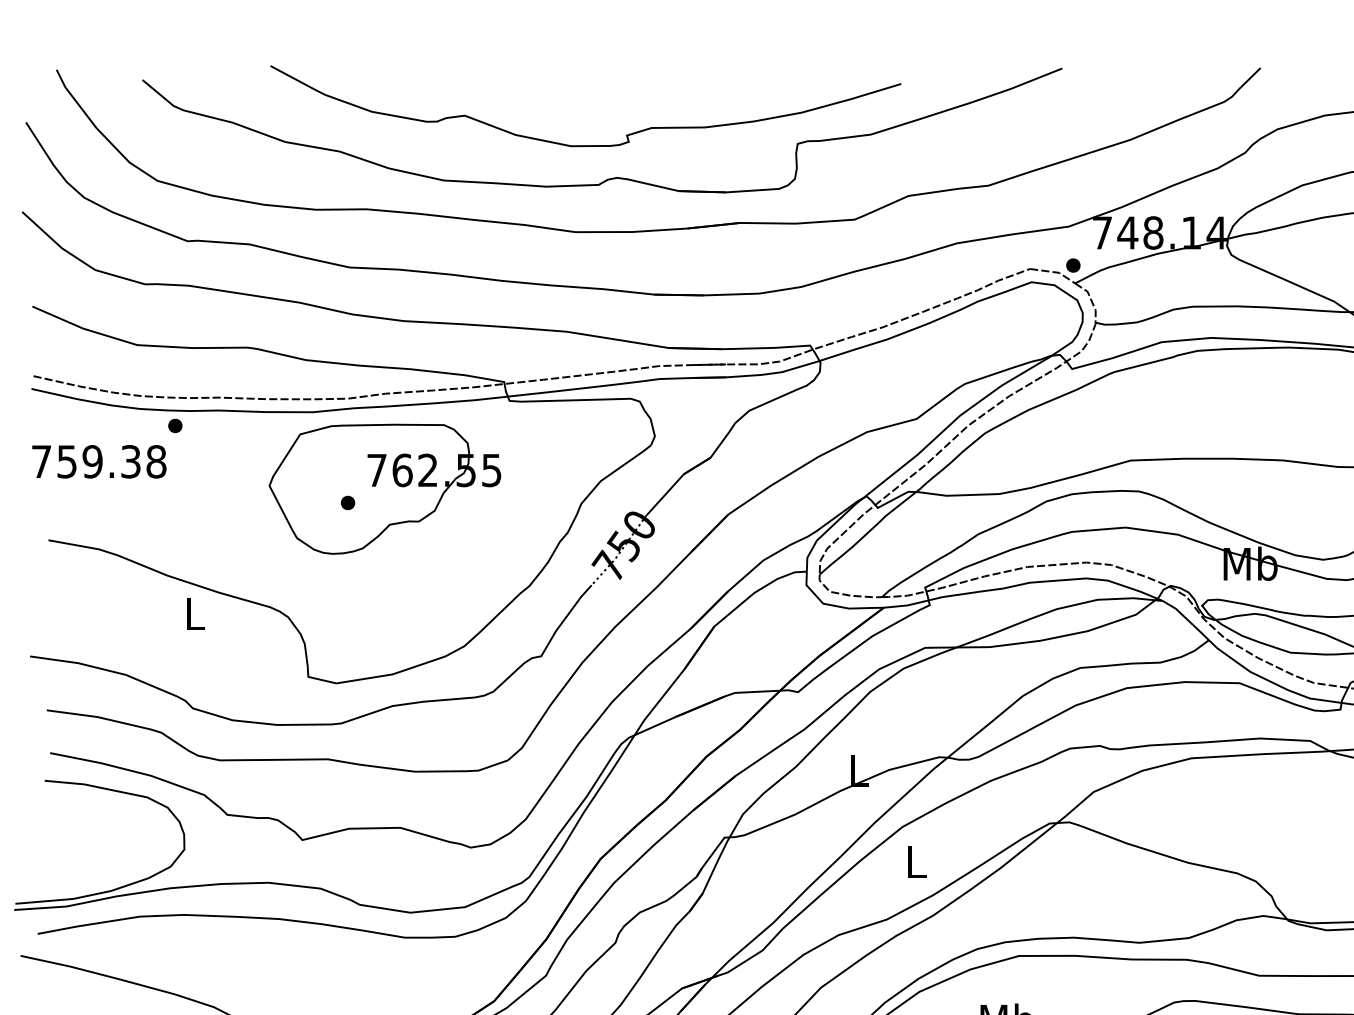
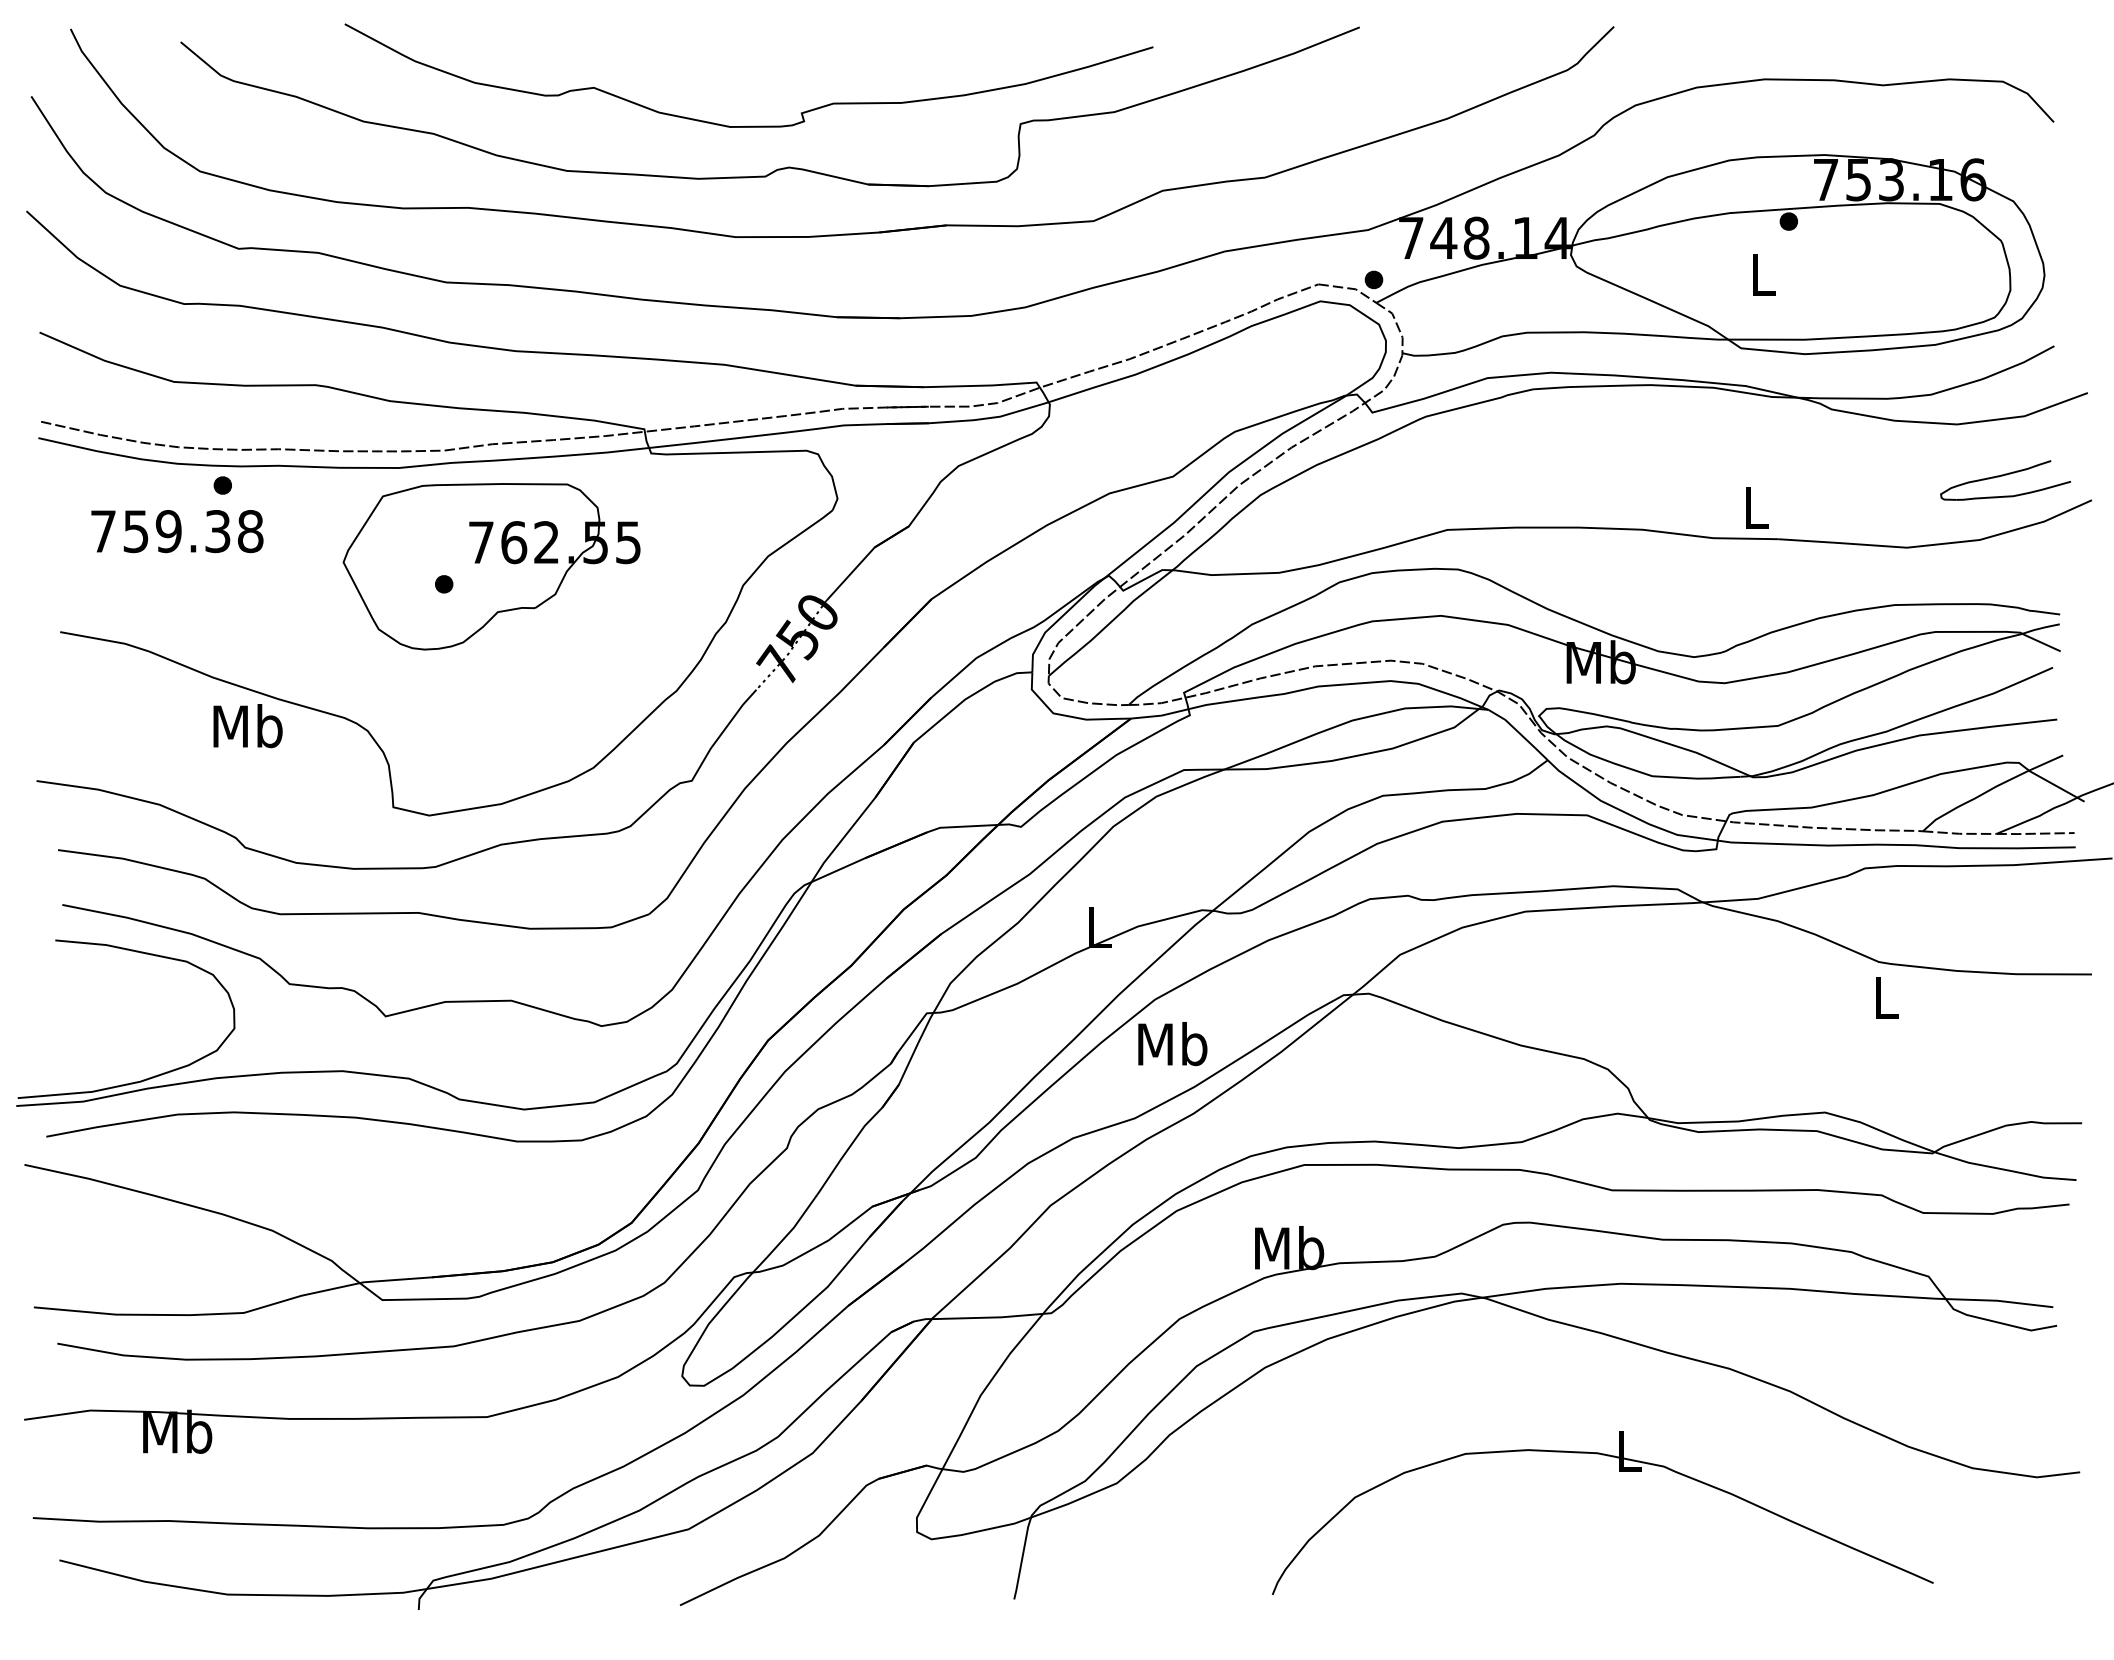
text: (99, 461) -> (177, 531), moved
text: (194, 613) -> (247, 726), L -> Mb
text: (916, 861) -> (1172, 1044), L -> Mb

